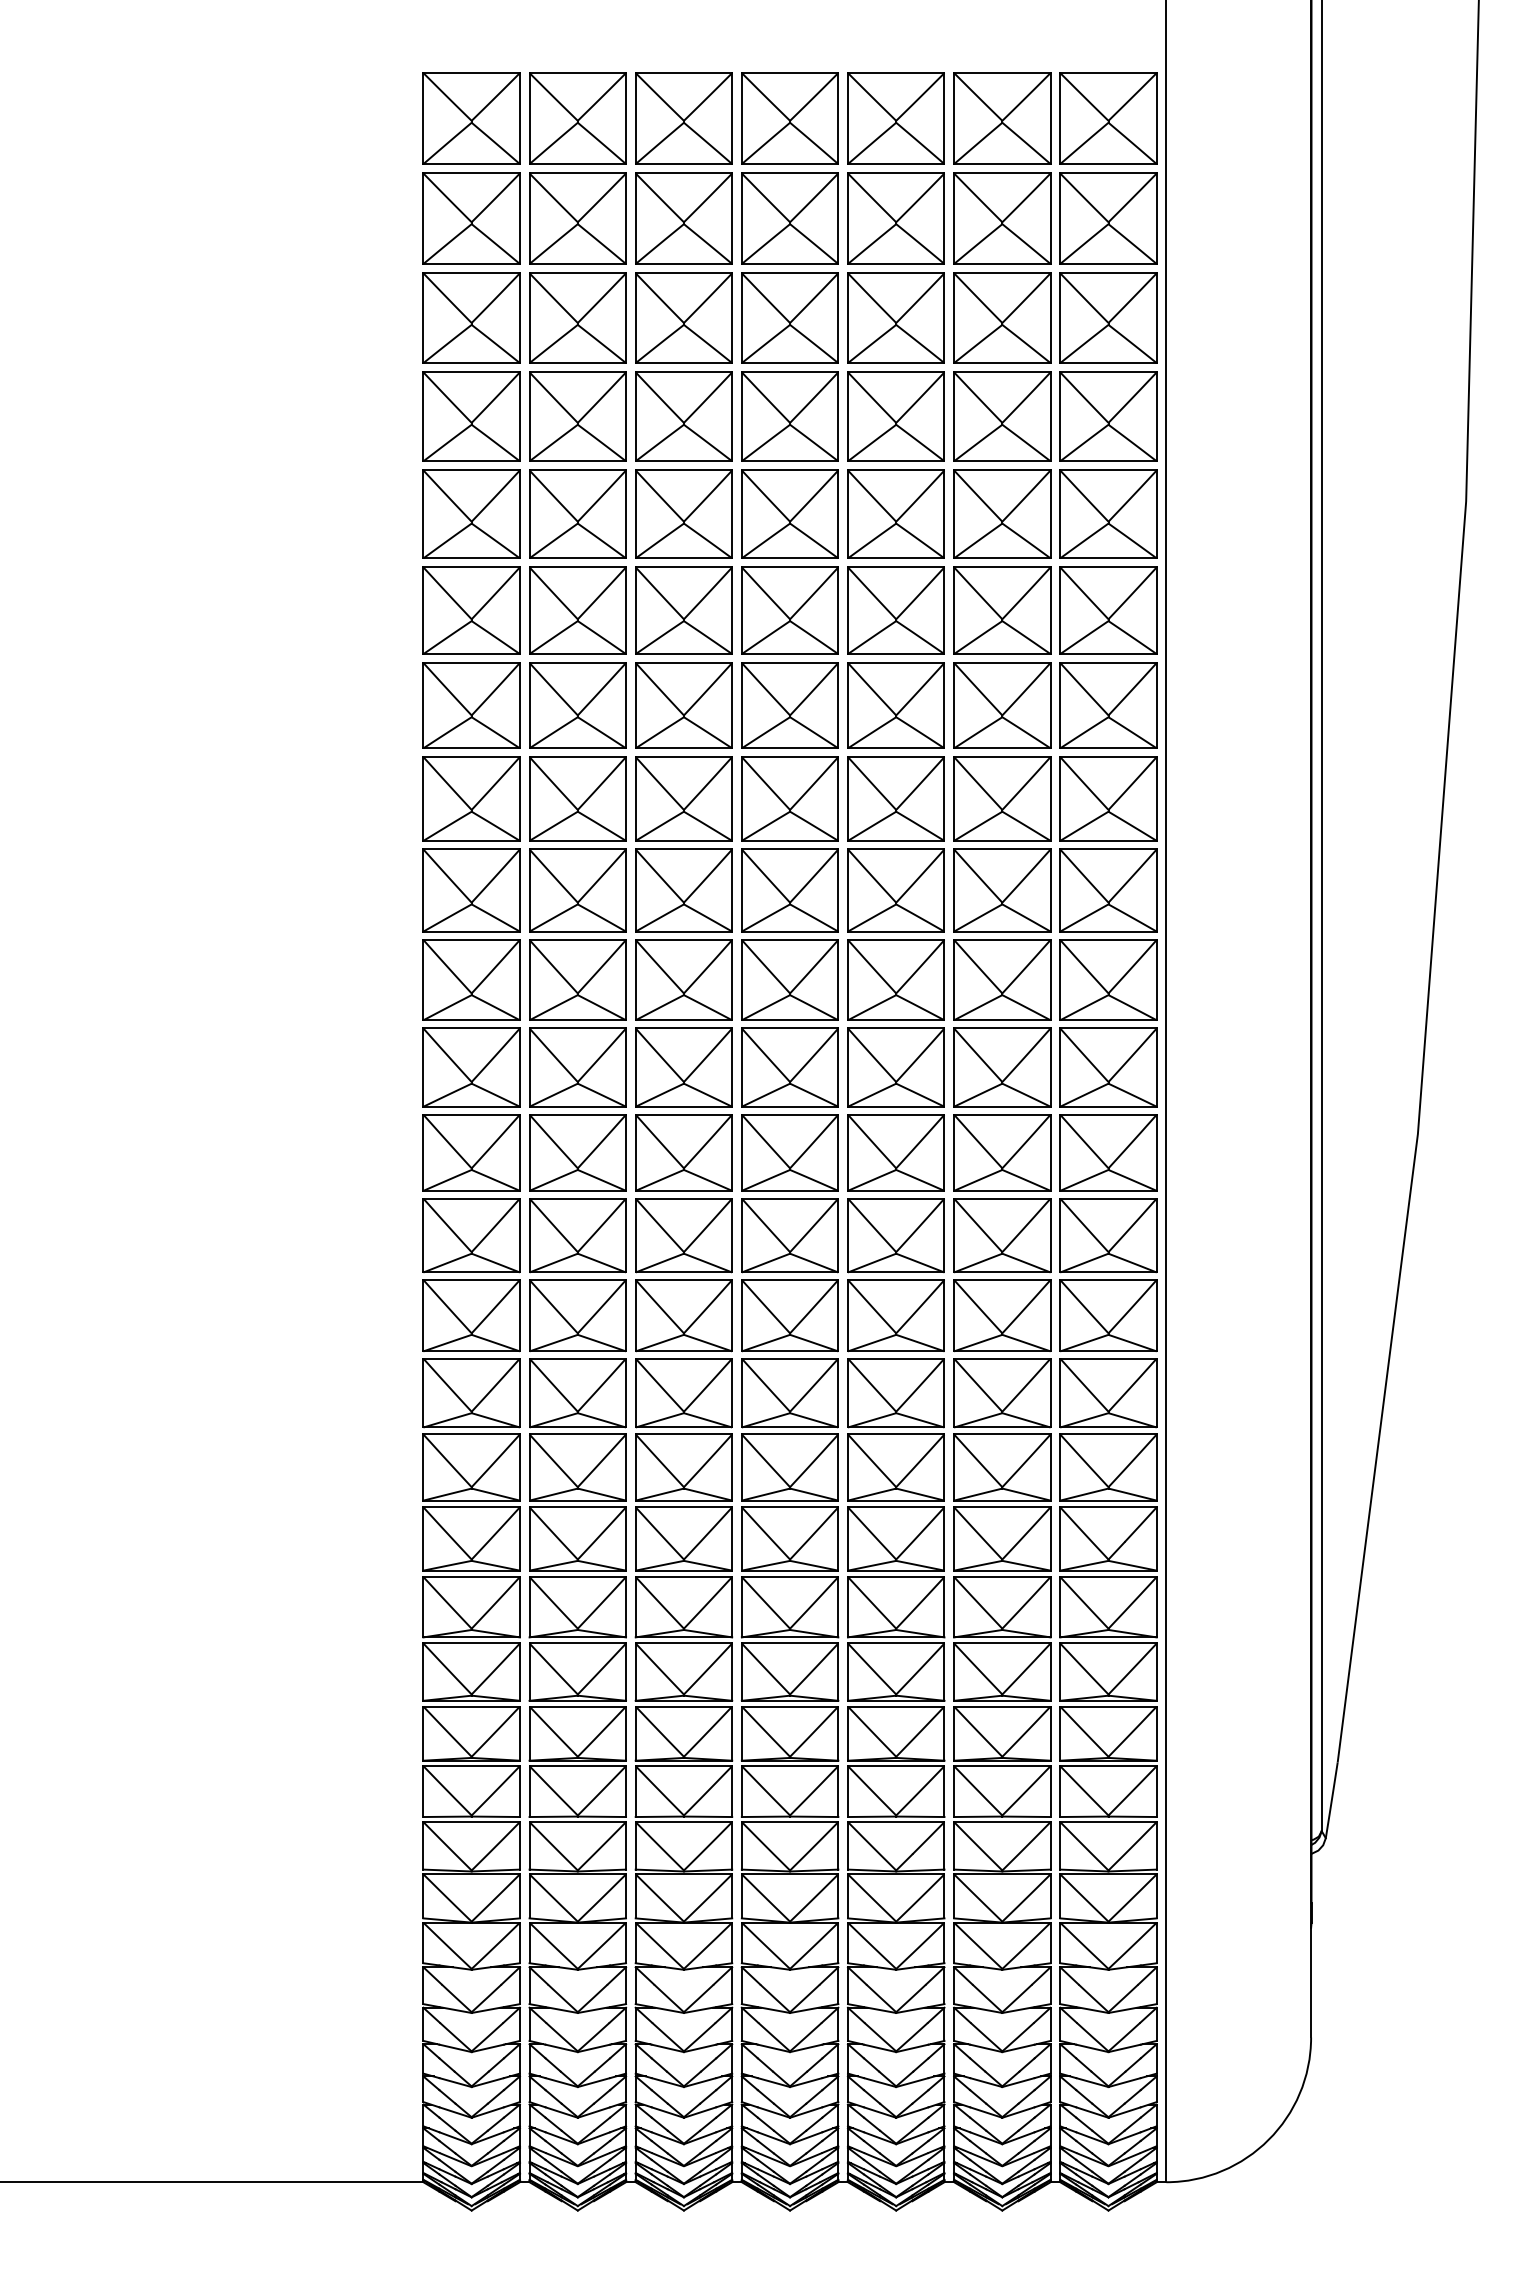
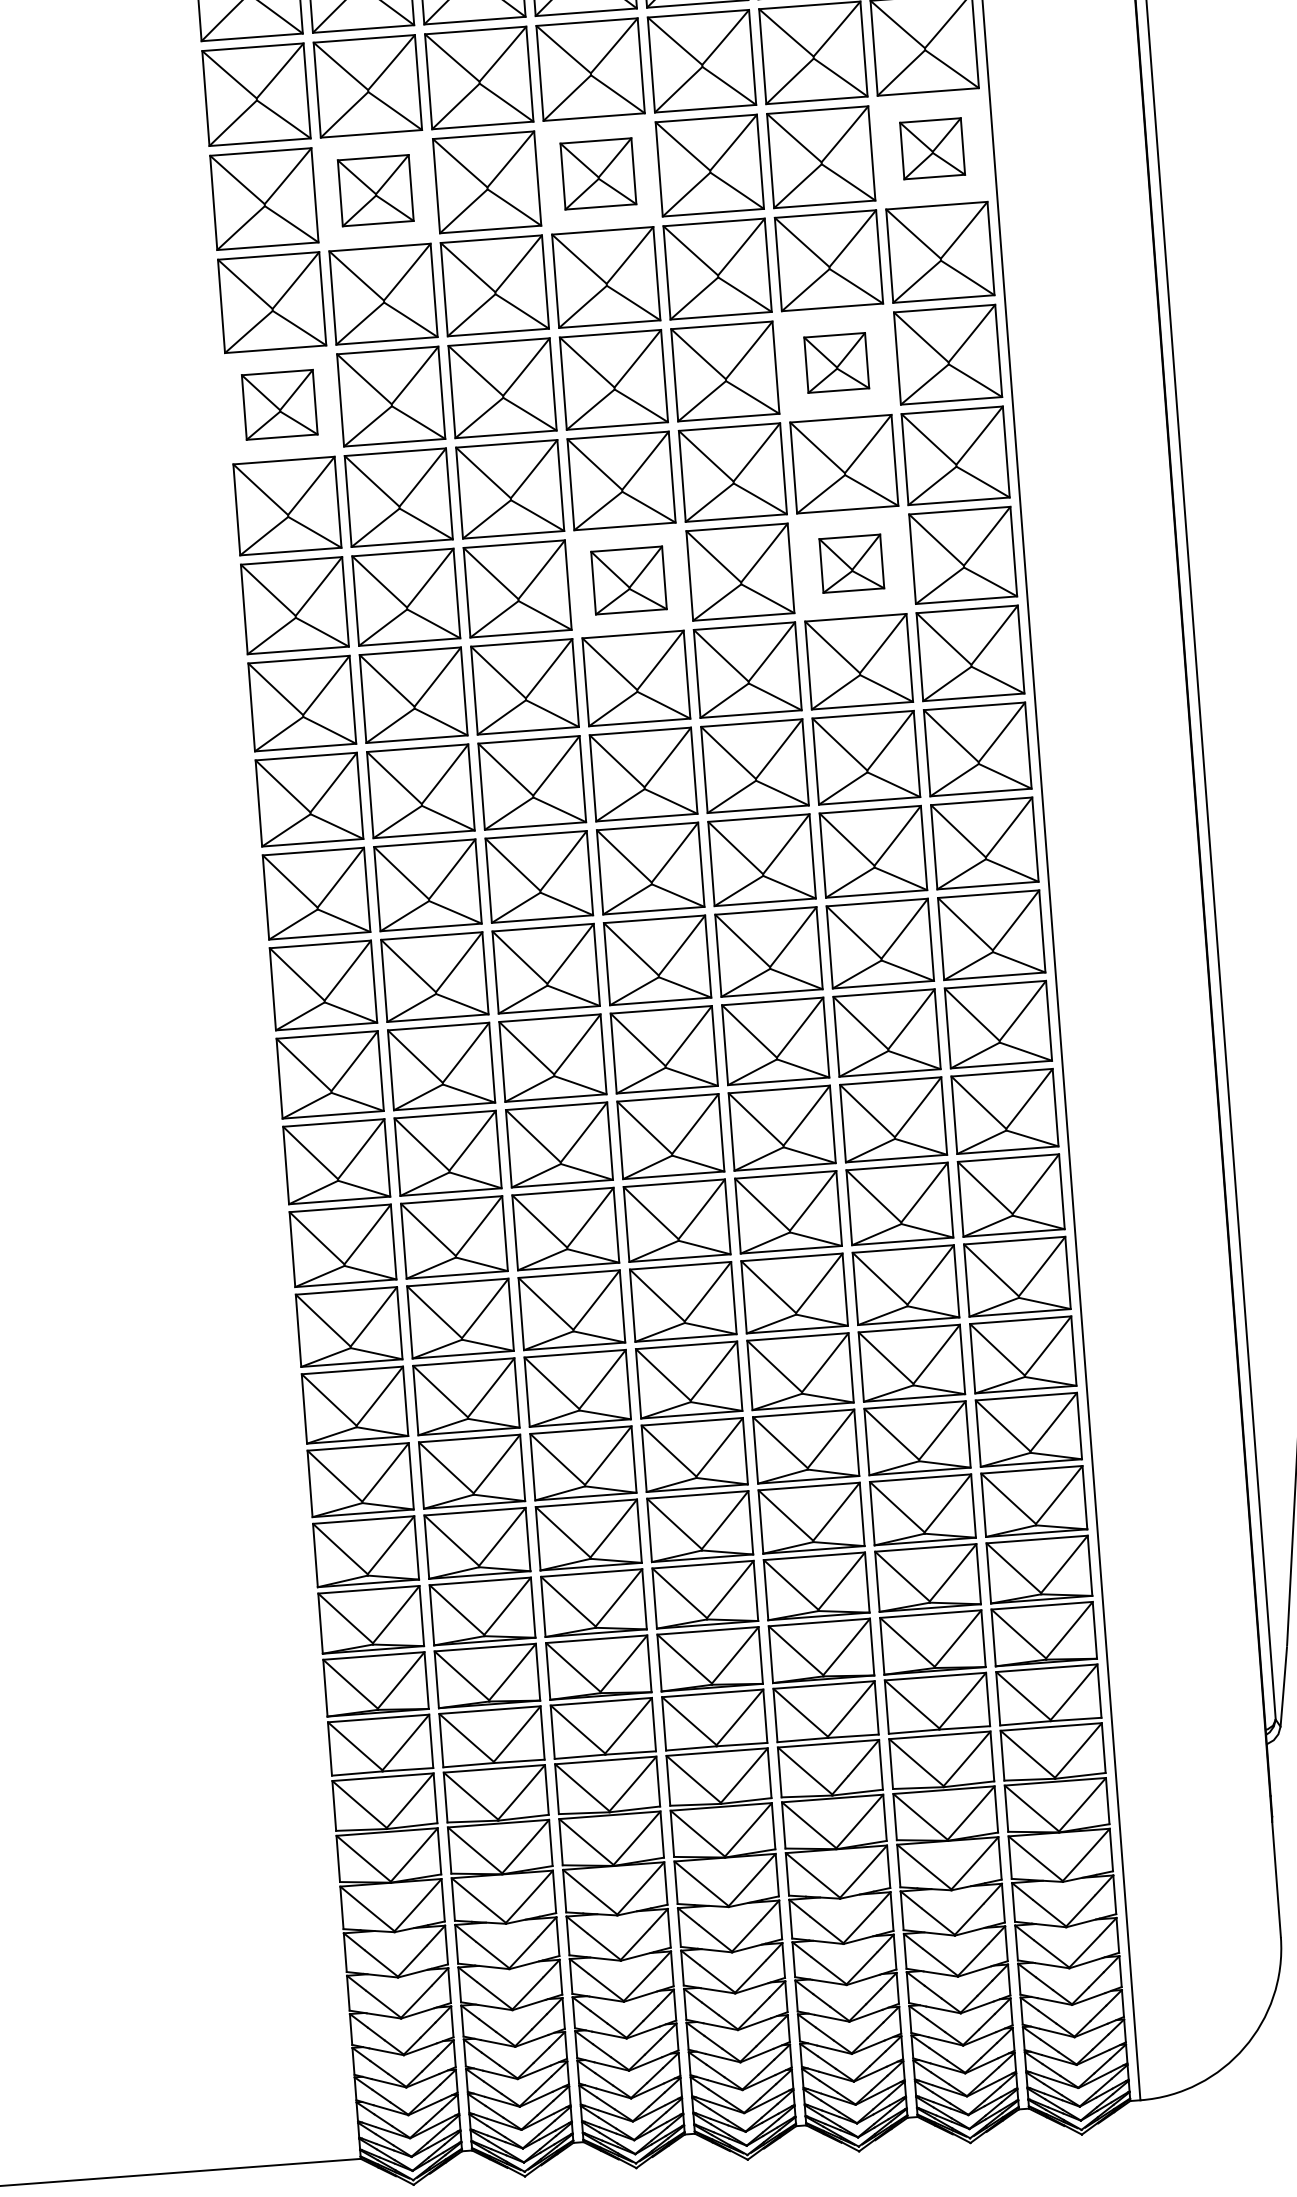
part: (577, 317) -> (375, 190), size x0.7
part: (789, 317) -> (597, 173), size x0.7
part: (1108, 317) -> (932, 148), size x0.6
part: (471, 513) -> (279, 404), size x0.7
part: (1002, 513) -> (836, 362), size x0.6
part: (789, 705) -> (628, 580), size x0.7
part: (1002, 705) -> (851, 563), size x0.6

